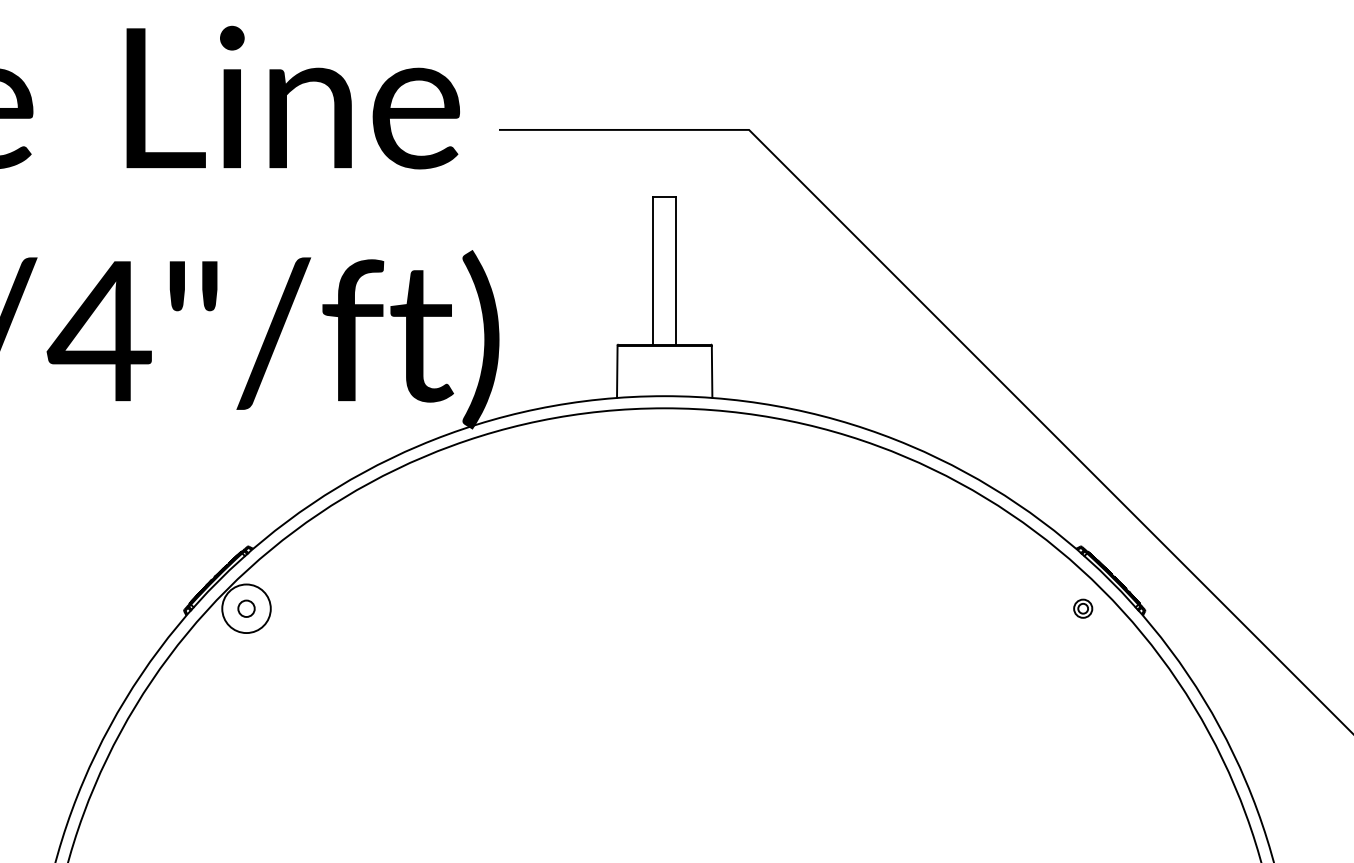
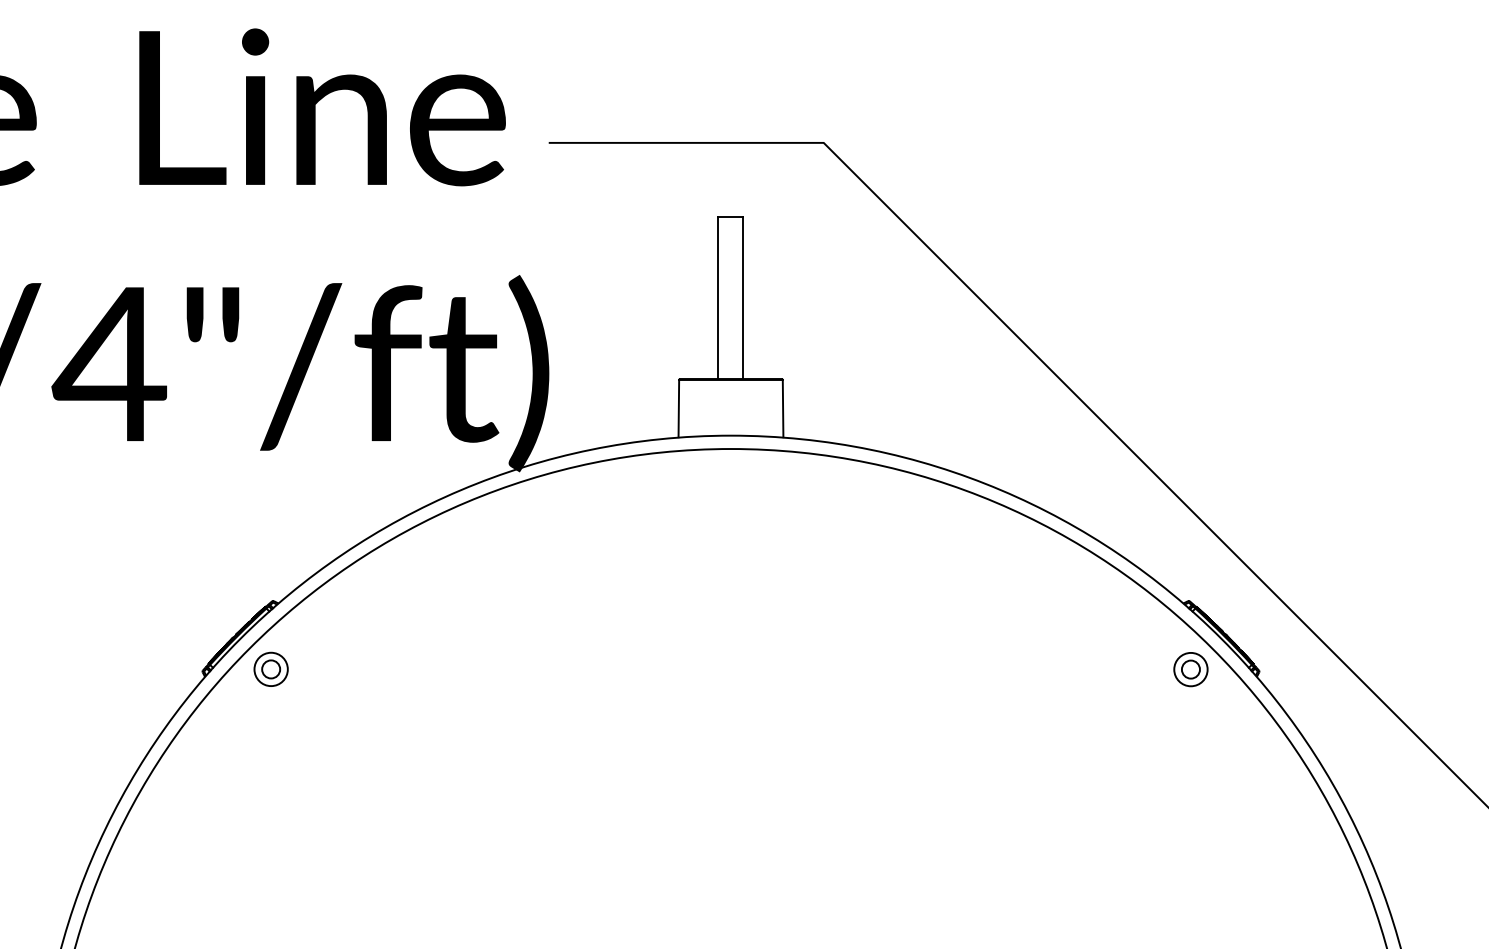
circle: (246, 608) -> (271, 669), size x0.62
part: (1083, 608) -> (1191, 669), size x1.67

